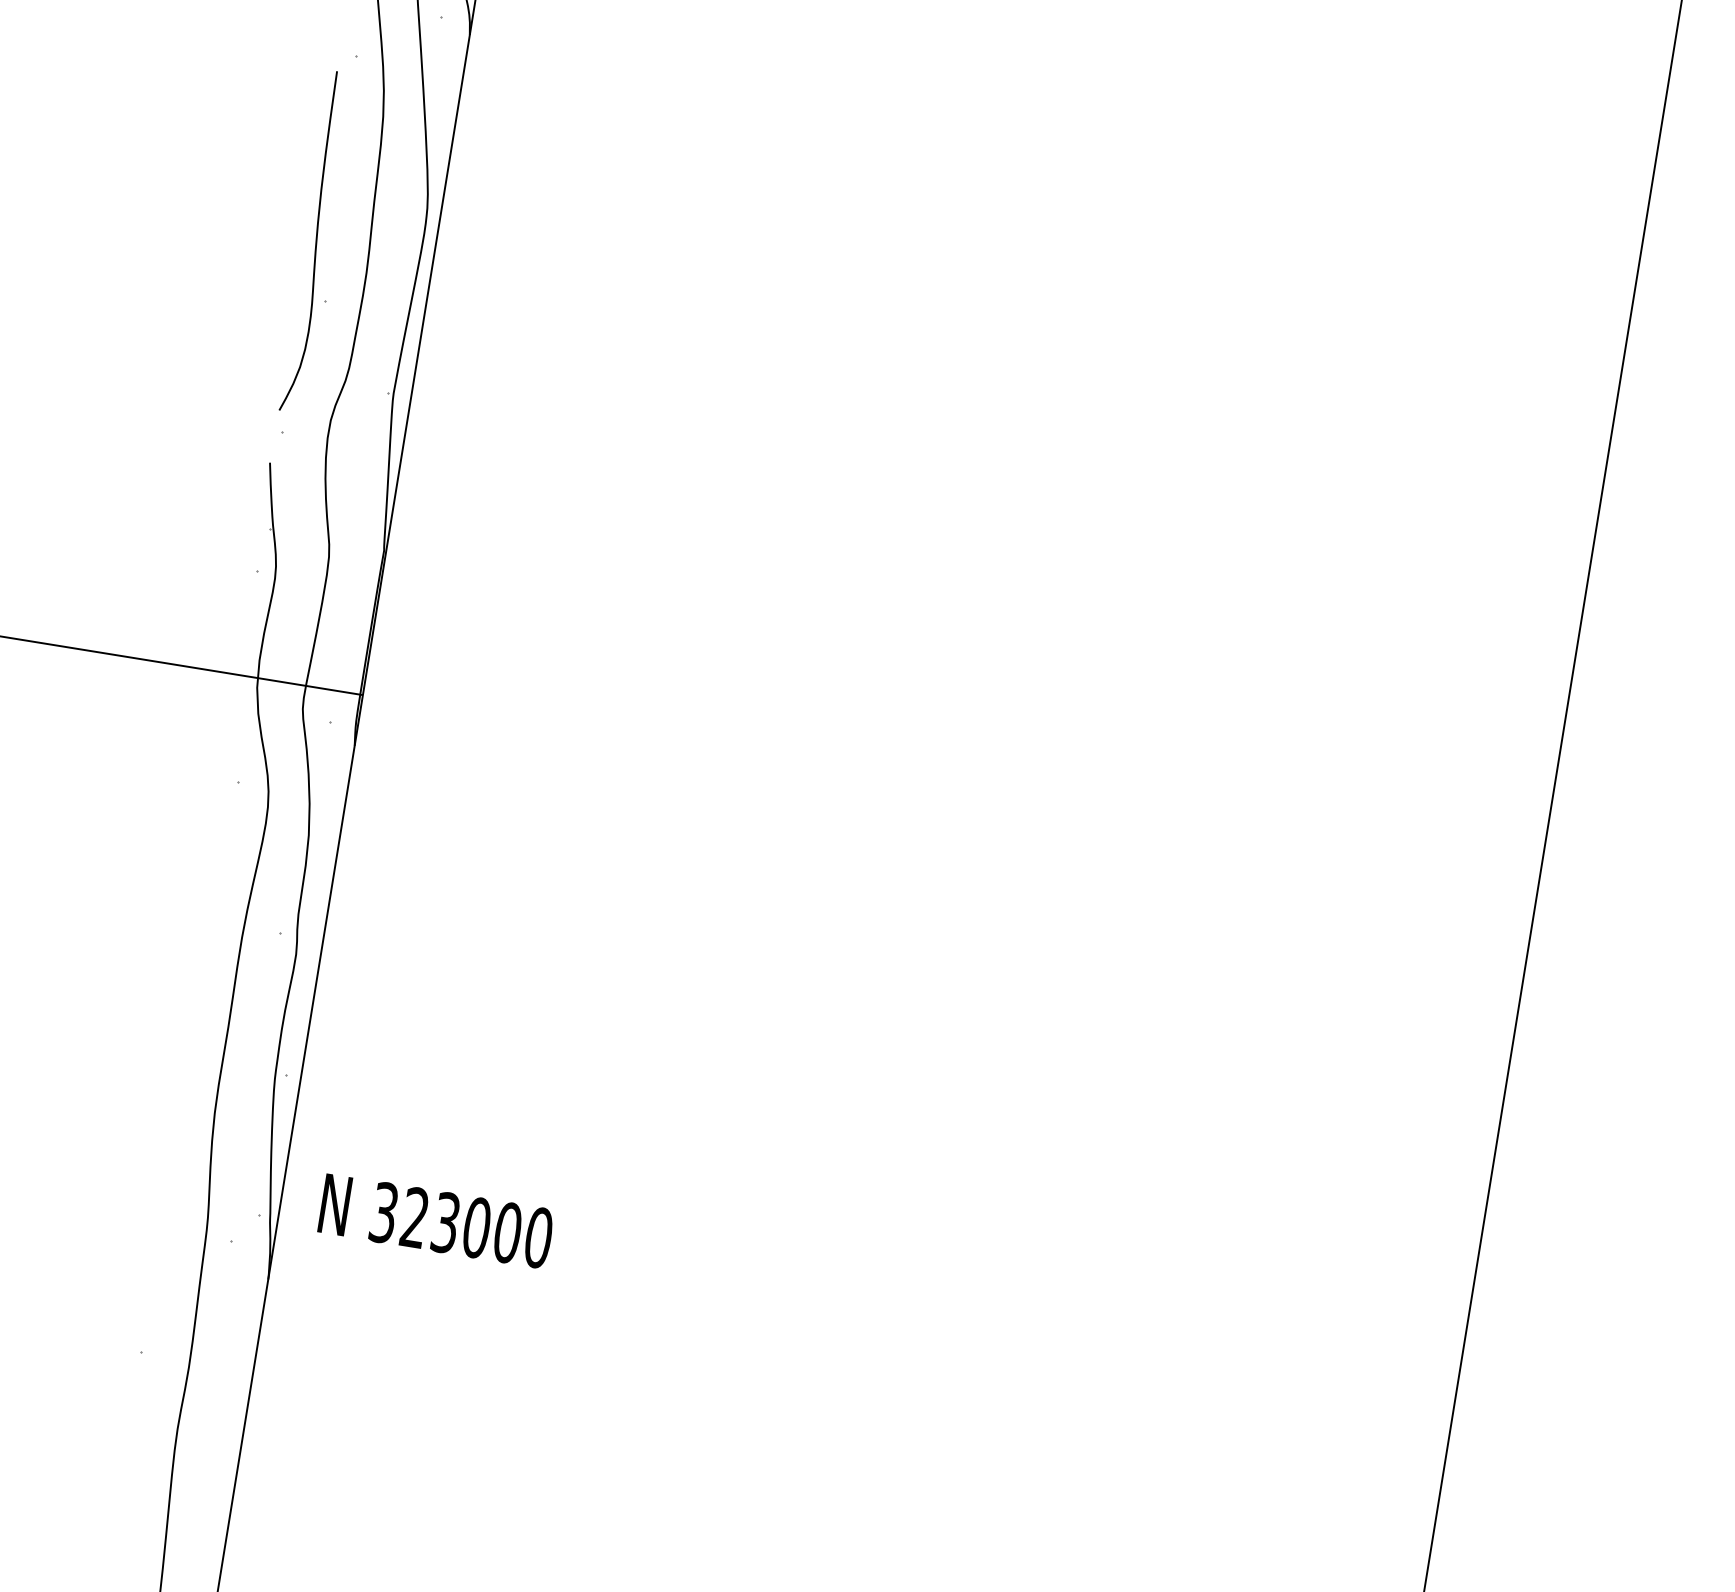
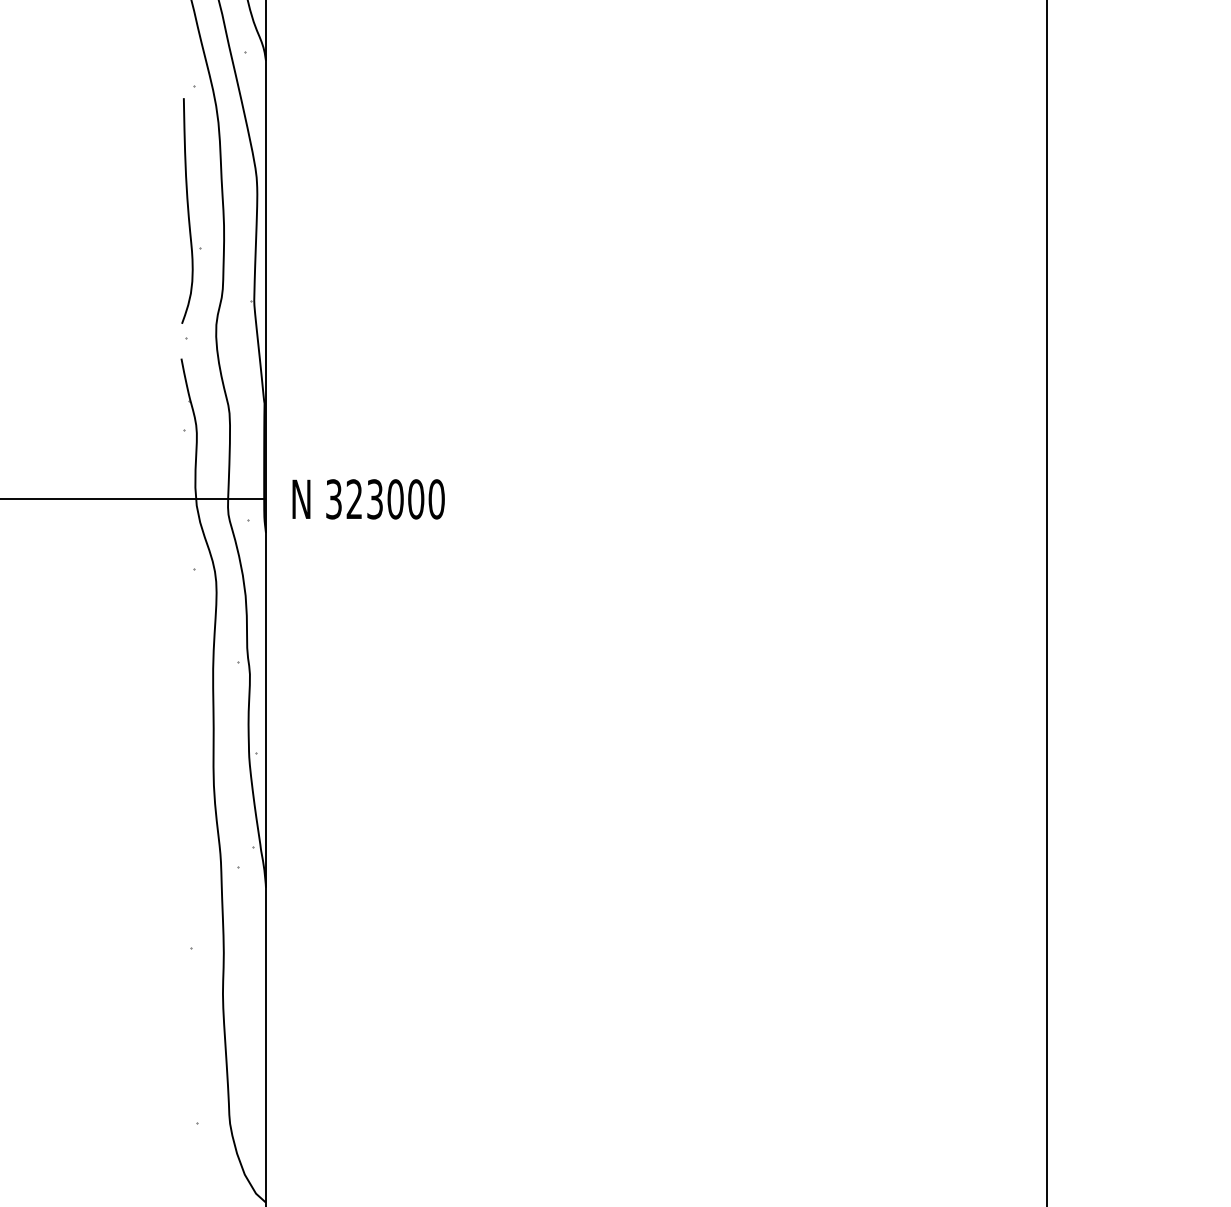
text: (436, 1221) -> (368, 499), moved

